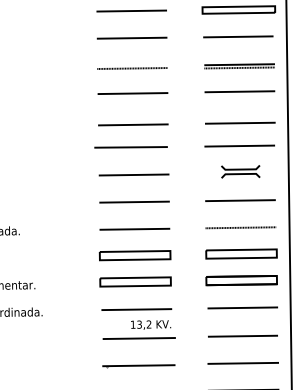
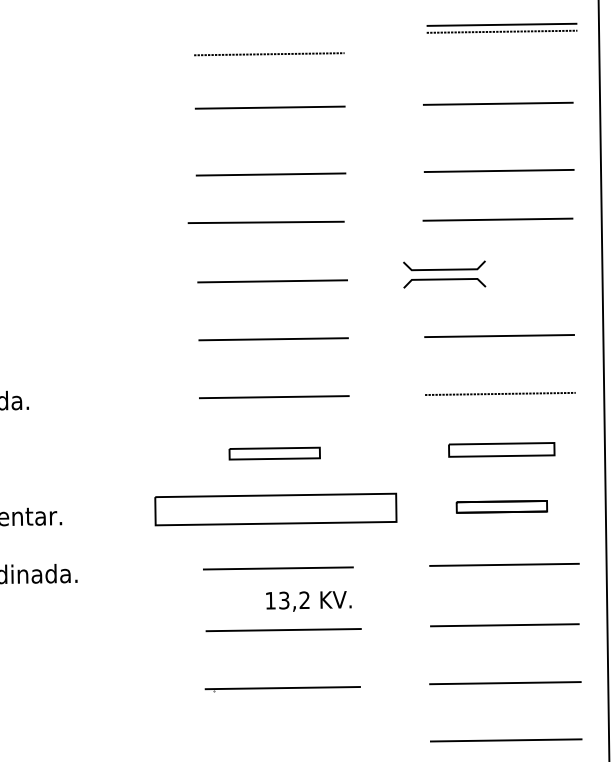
part: (239, 66) -> (501, 28), moved
part: (240, 171) -> (444, 273), moved
part: (241, 253) -> (501, 448), size x0.7
part: (134, 255) -> (273, 453), size x0.6
part: (241, 280) -> (501, 506), size x0.6
part: (135, 281) -> (275, 508), size x1.6

